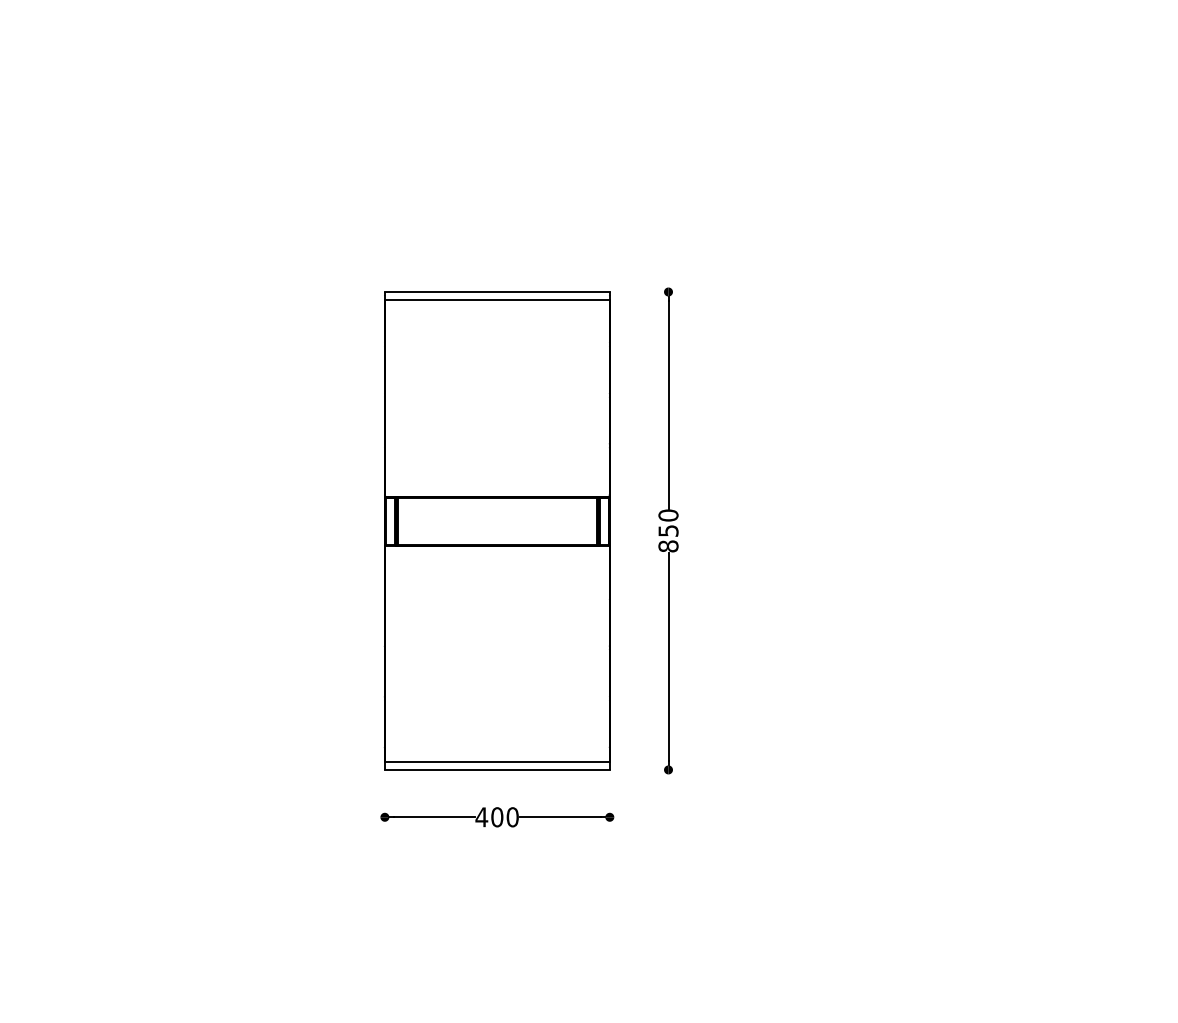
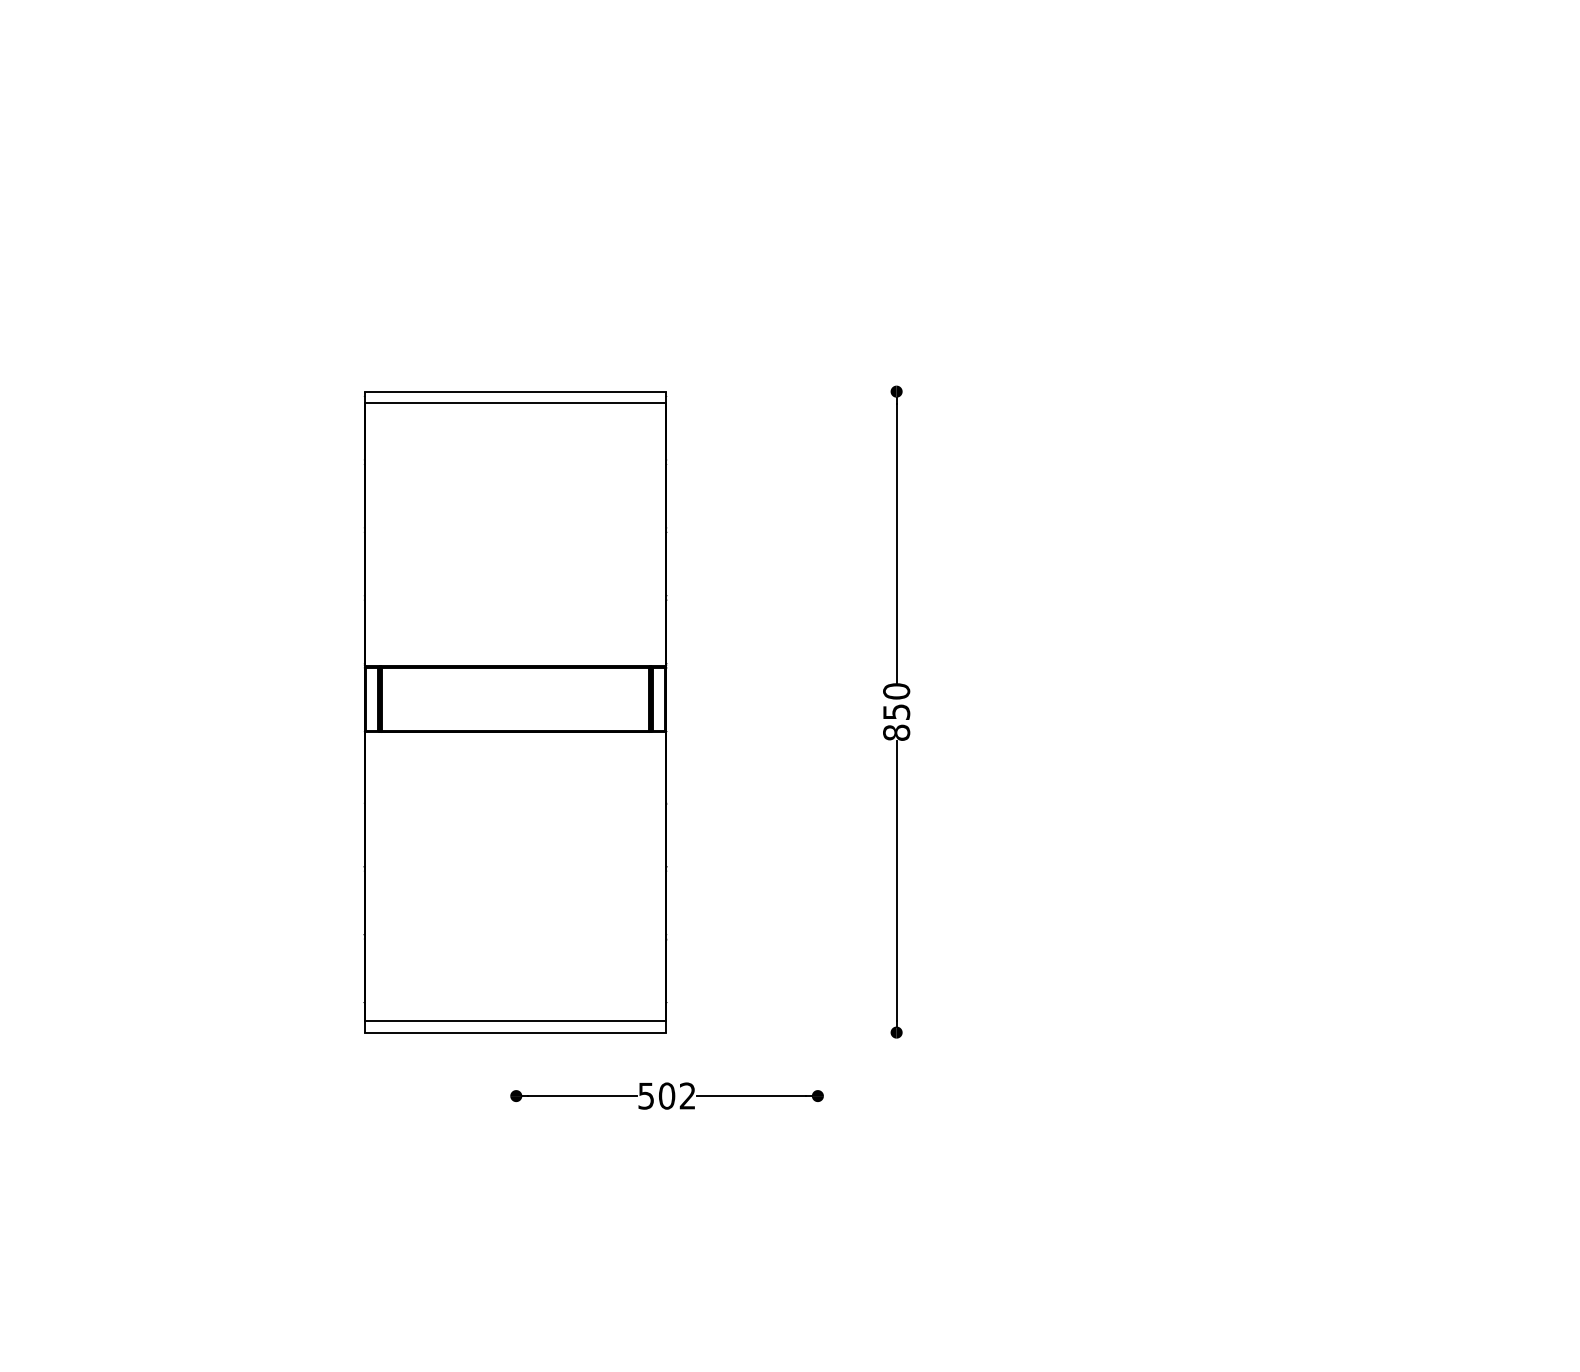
part: (497, 530) -> (515, 711), moved
text: (496, 817) -> (665, 1096), 400 -> 502

